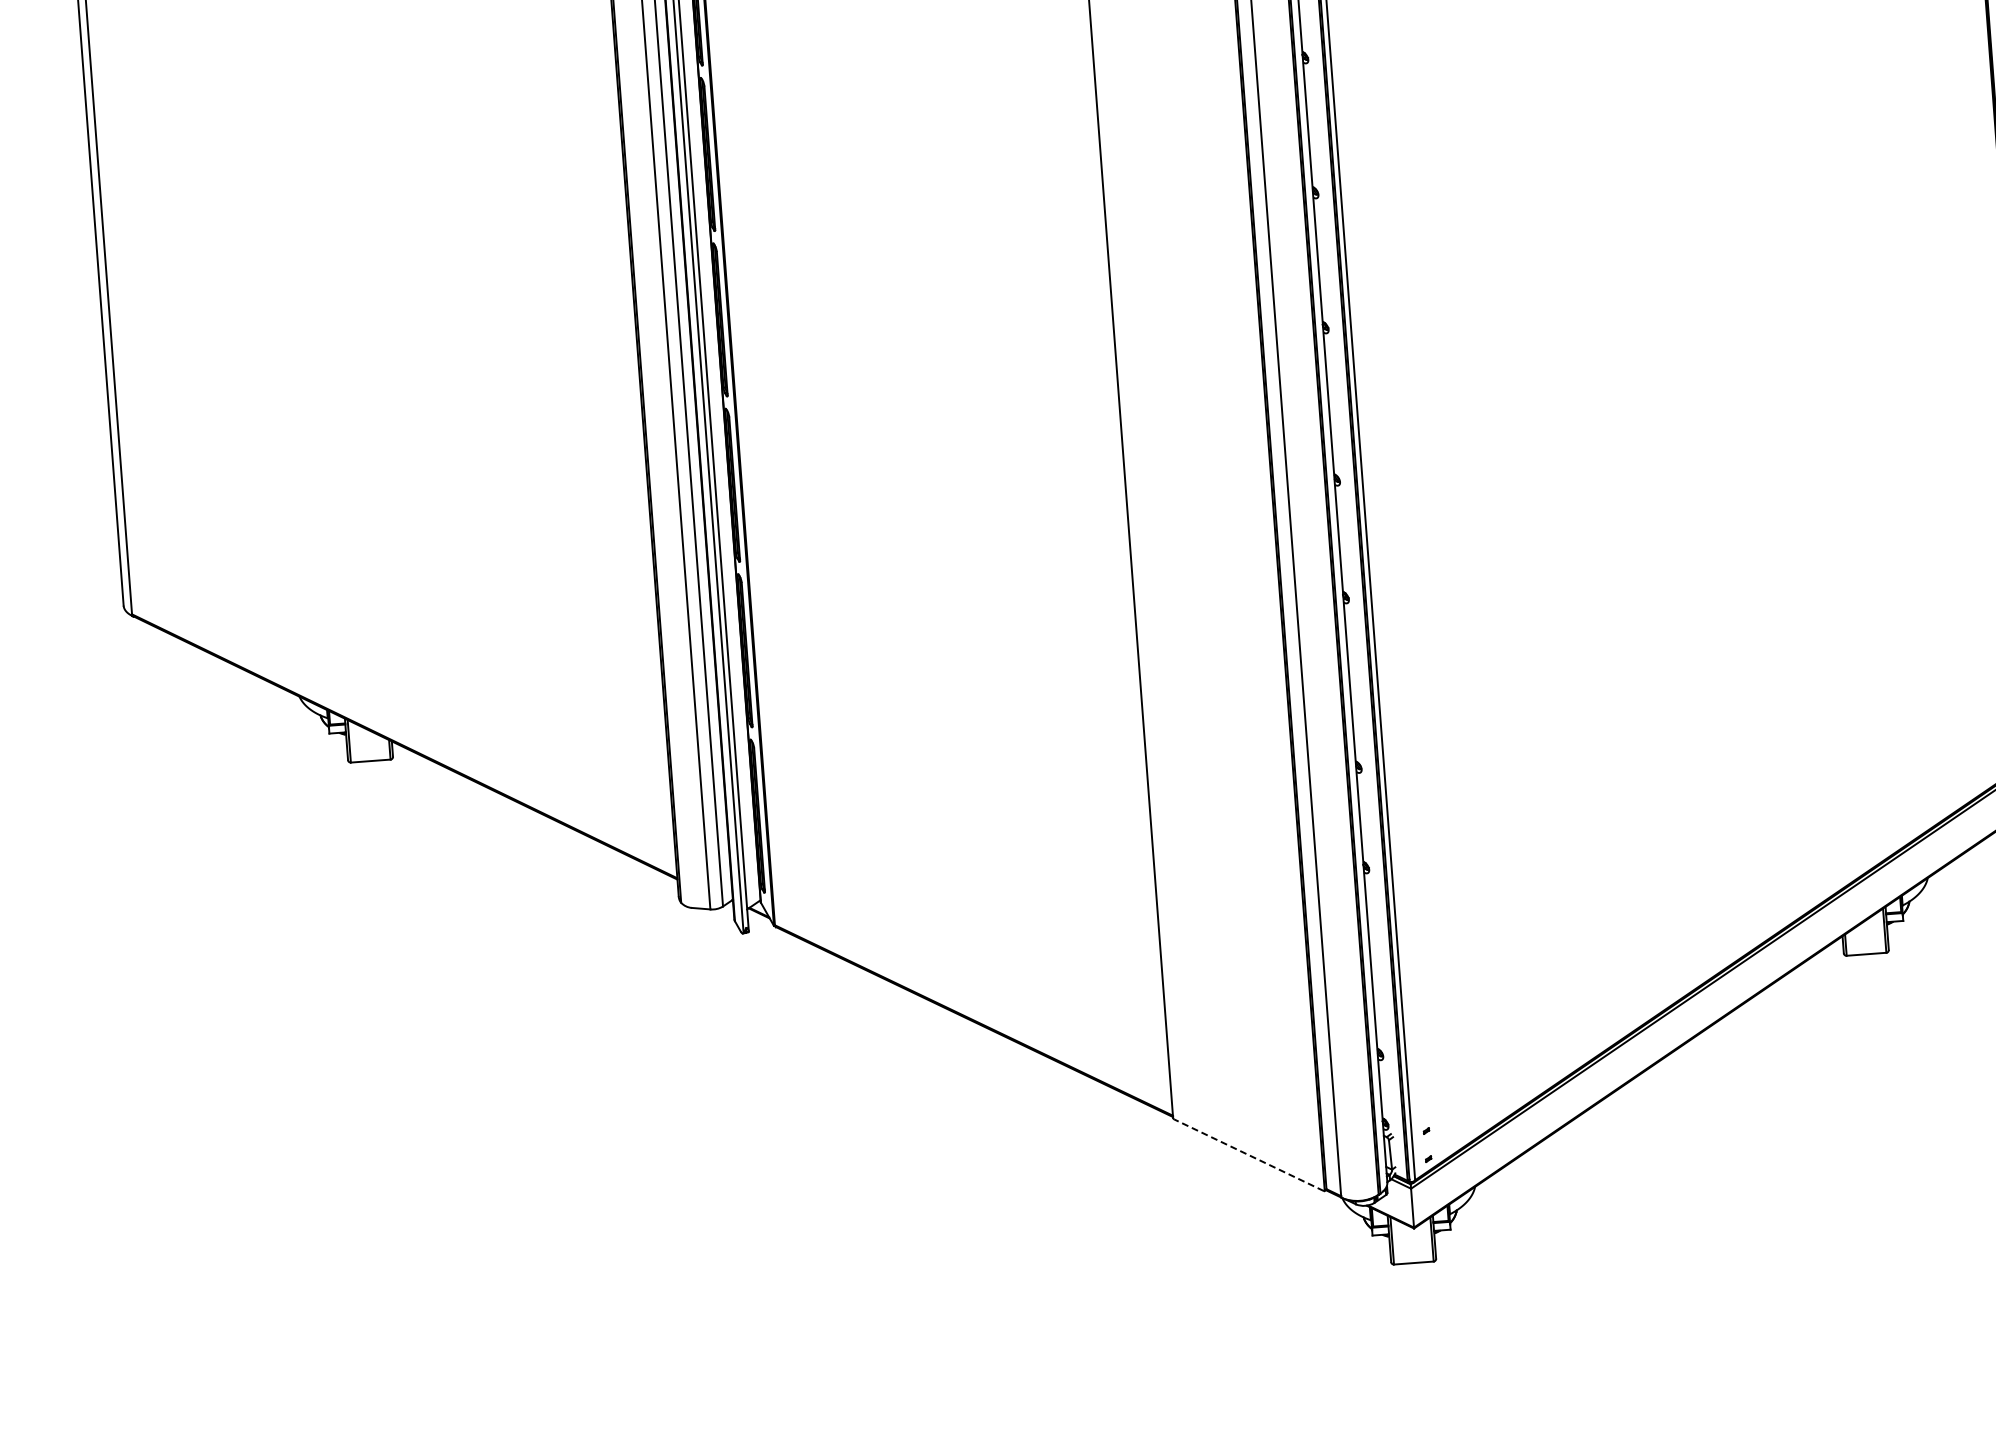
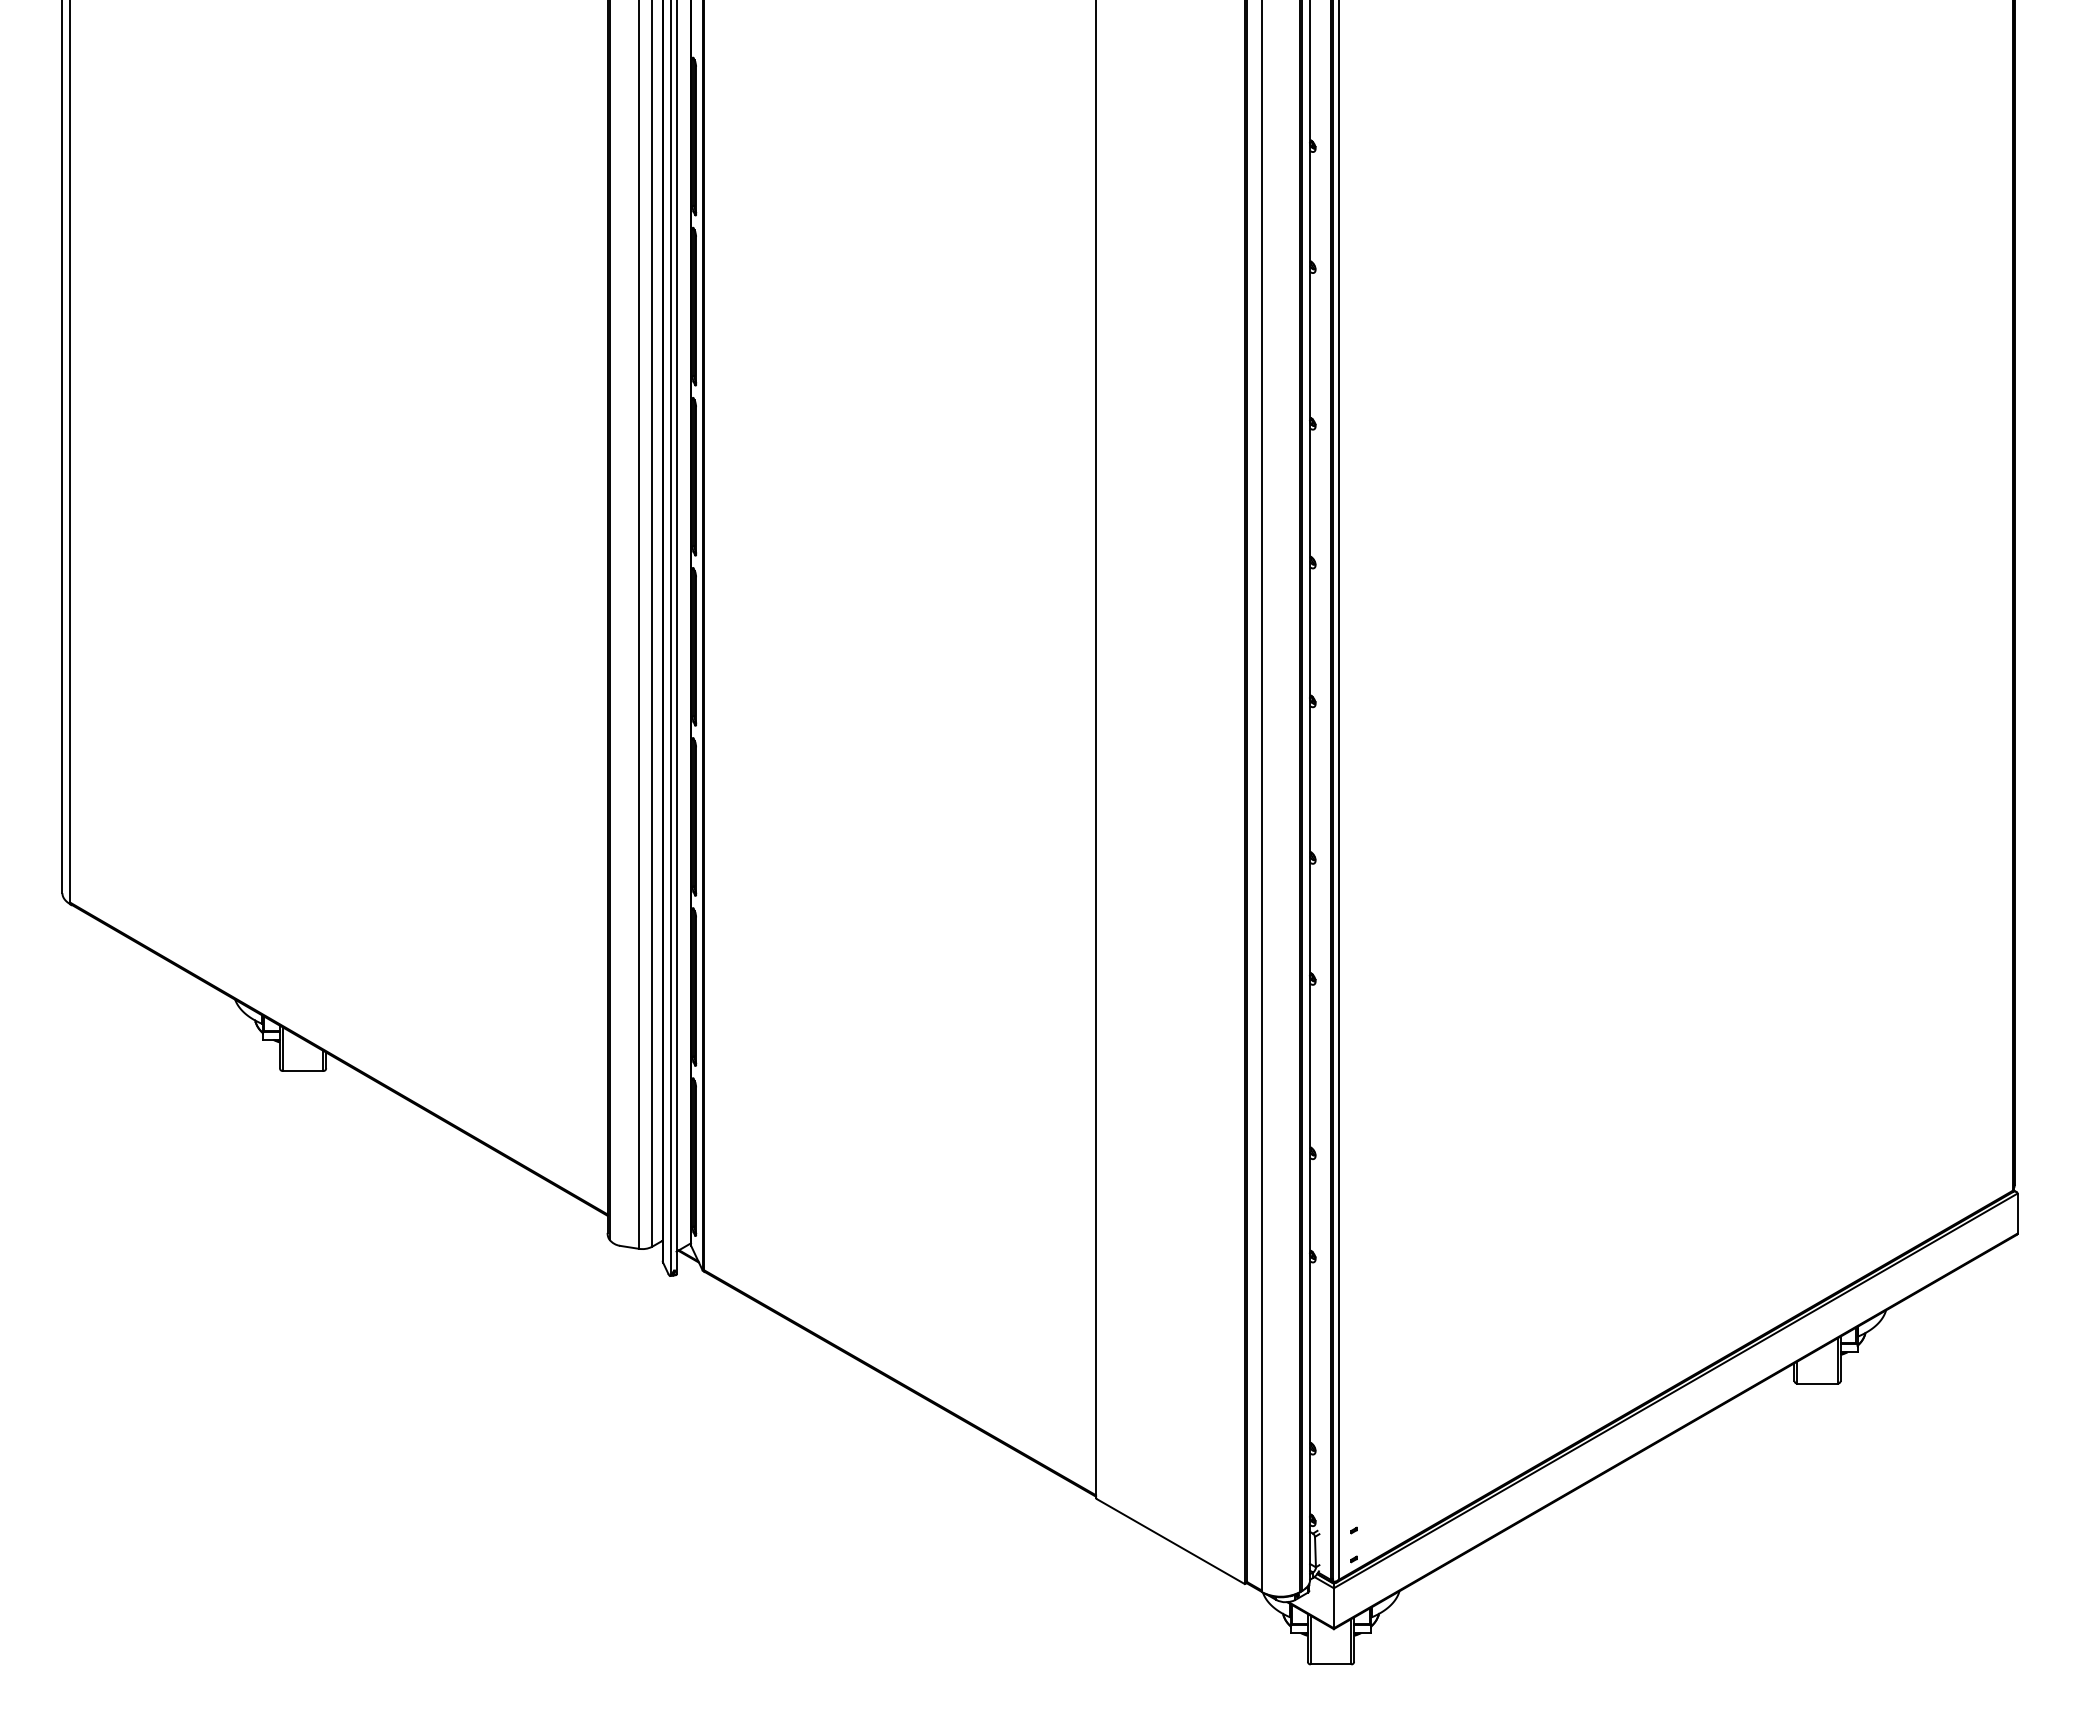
line: (1248, 1155) -> (1170, 1541), dashed -> solid

